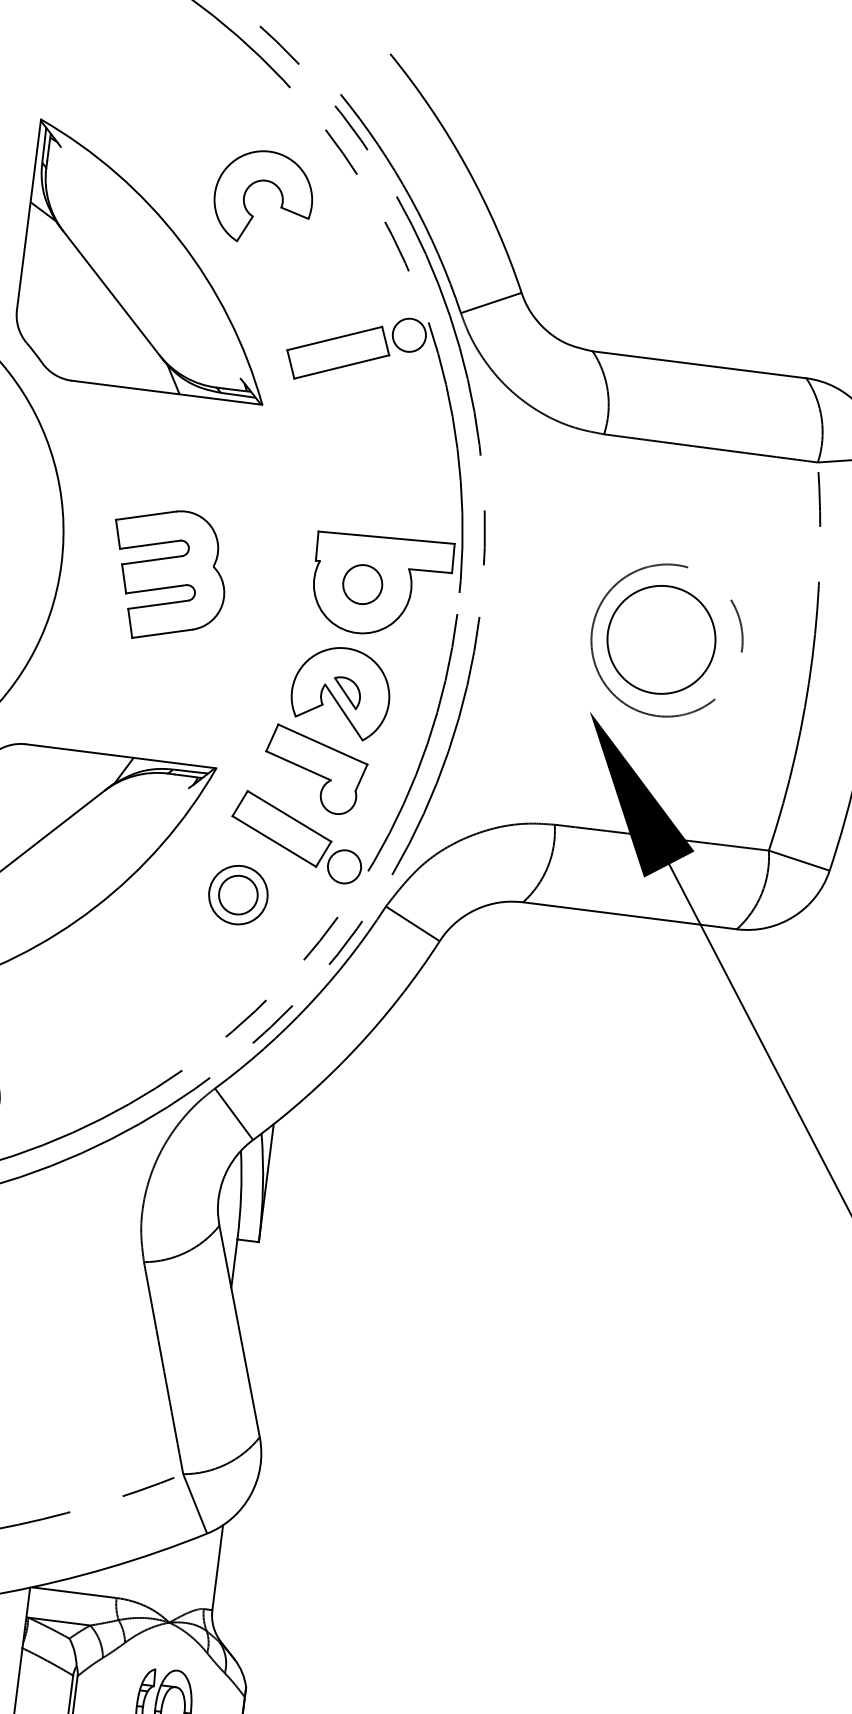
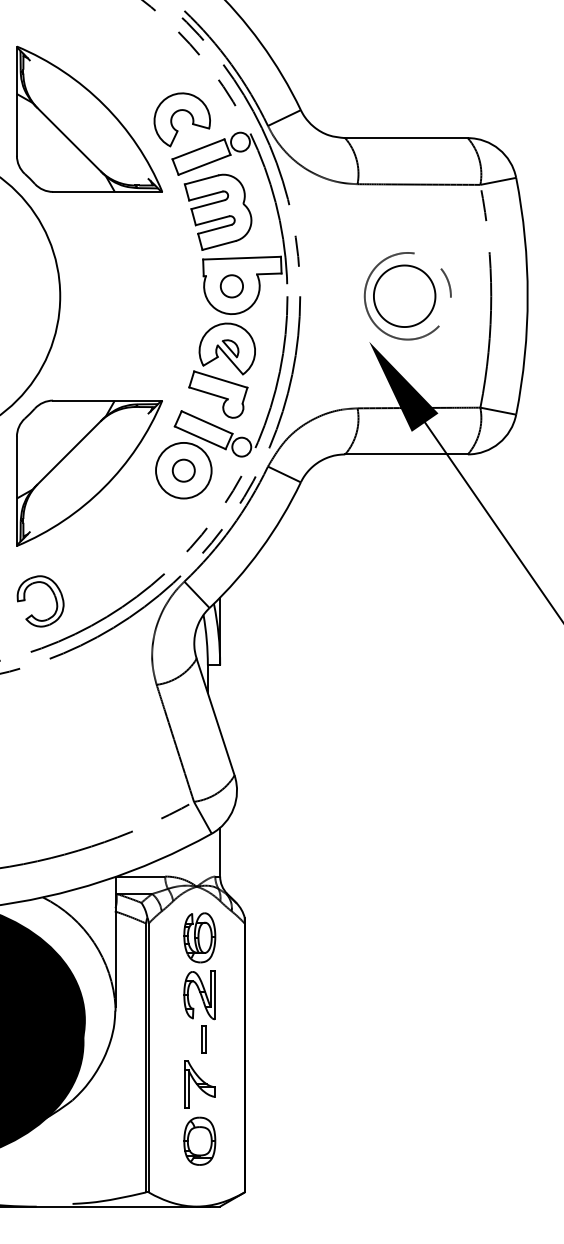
part: (262, 182) -> (180, 111), moved
part: (166, 574) -> (217, 211), moved
circle: (237, 894) -> (183, 470), size x1.67

